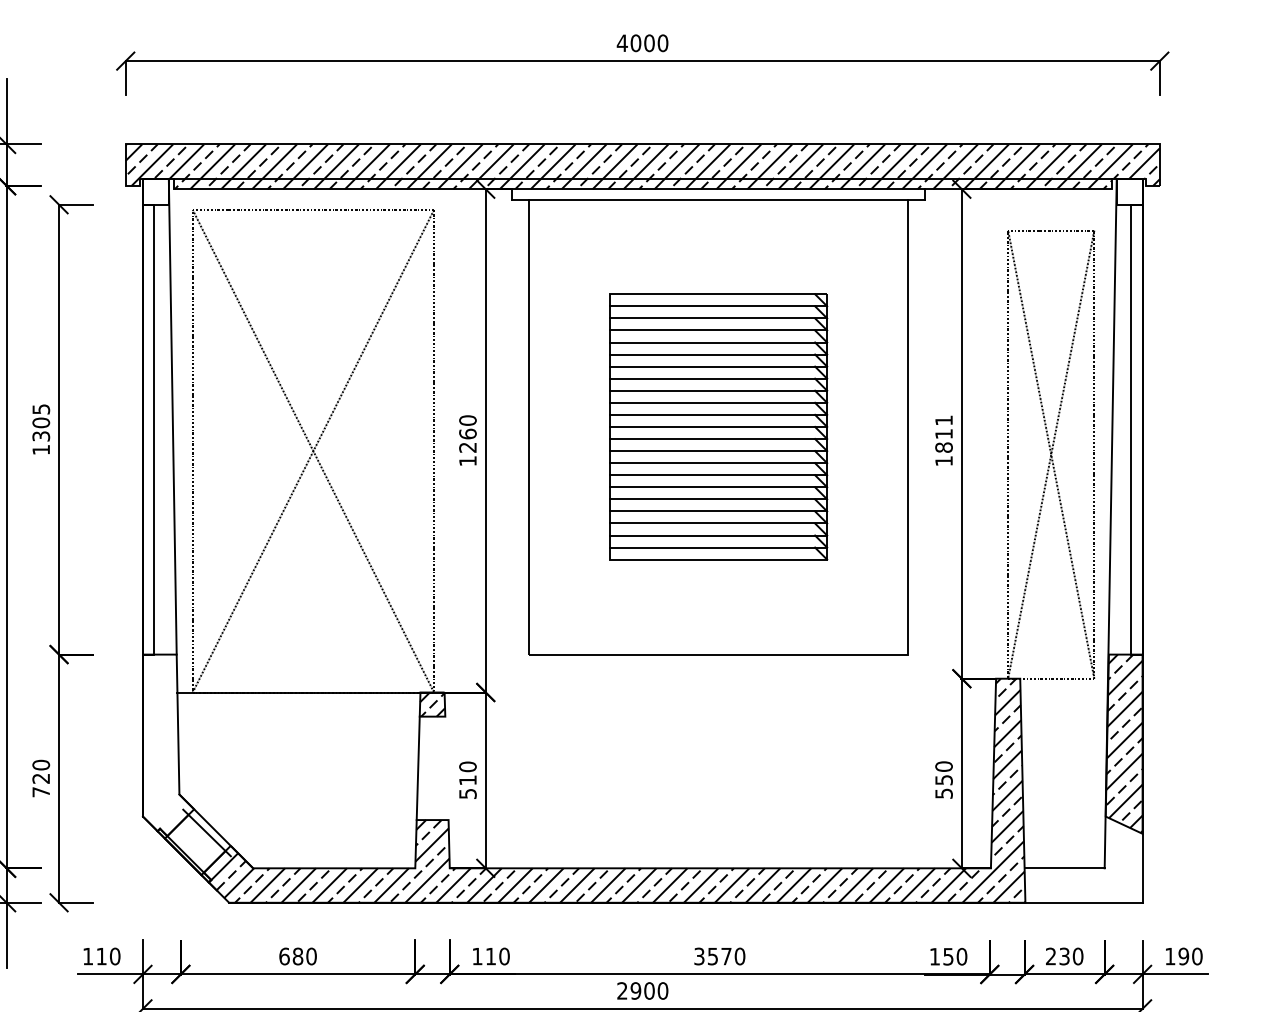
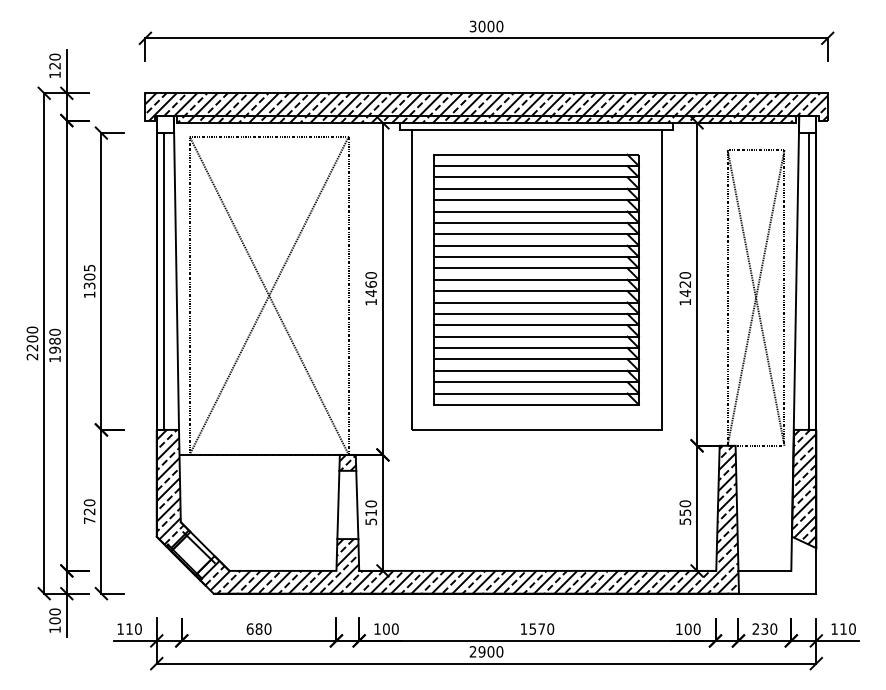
text: (621, 43) -> (472, 26), 4000 -> 3000
part: (718, 426) -> (536, 279), size x1.43
text: (944, 434) -> (685, 284), 1811 -> 1420
text: (466, 447) -> (370, 293), 1260 -> 1460
hatch: (166, 743) -> (172, 488), added
line: (447, 767) -> (357, 504), added
text: (491, 955) -> (386, 628), 110 -> 100
text: (698, 955) -> (523, 628), 3570 -> 1570
text: (1183, 955) -> (843, 628), 190 -> 110
text: (947, 957) -> (687, 629), 150 -> 100

